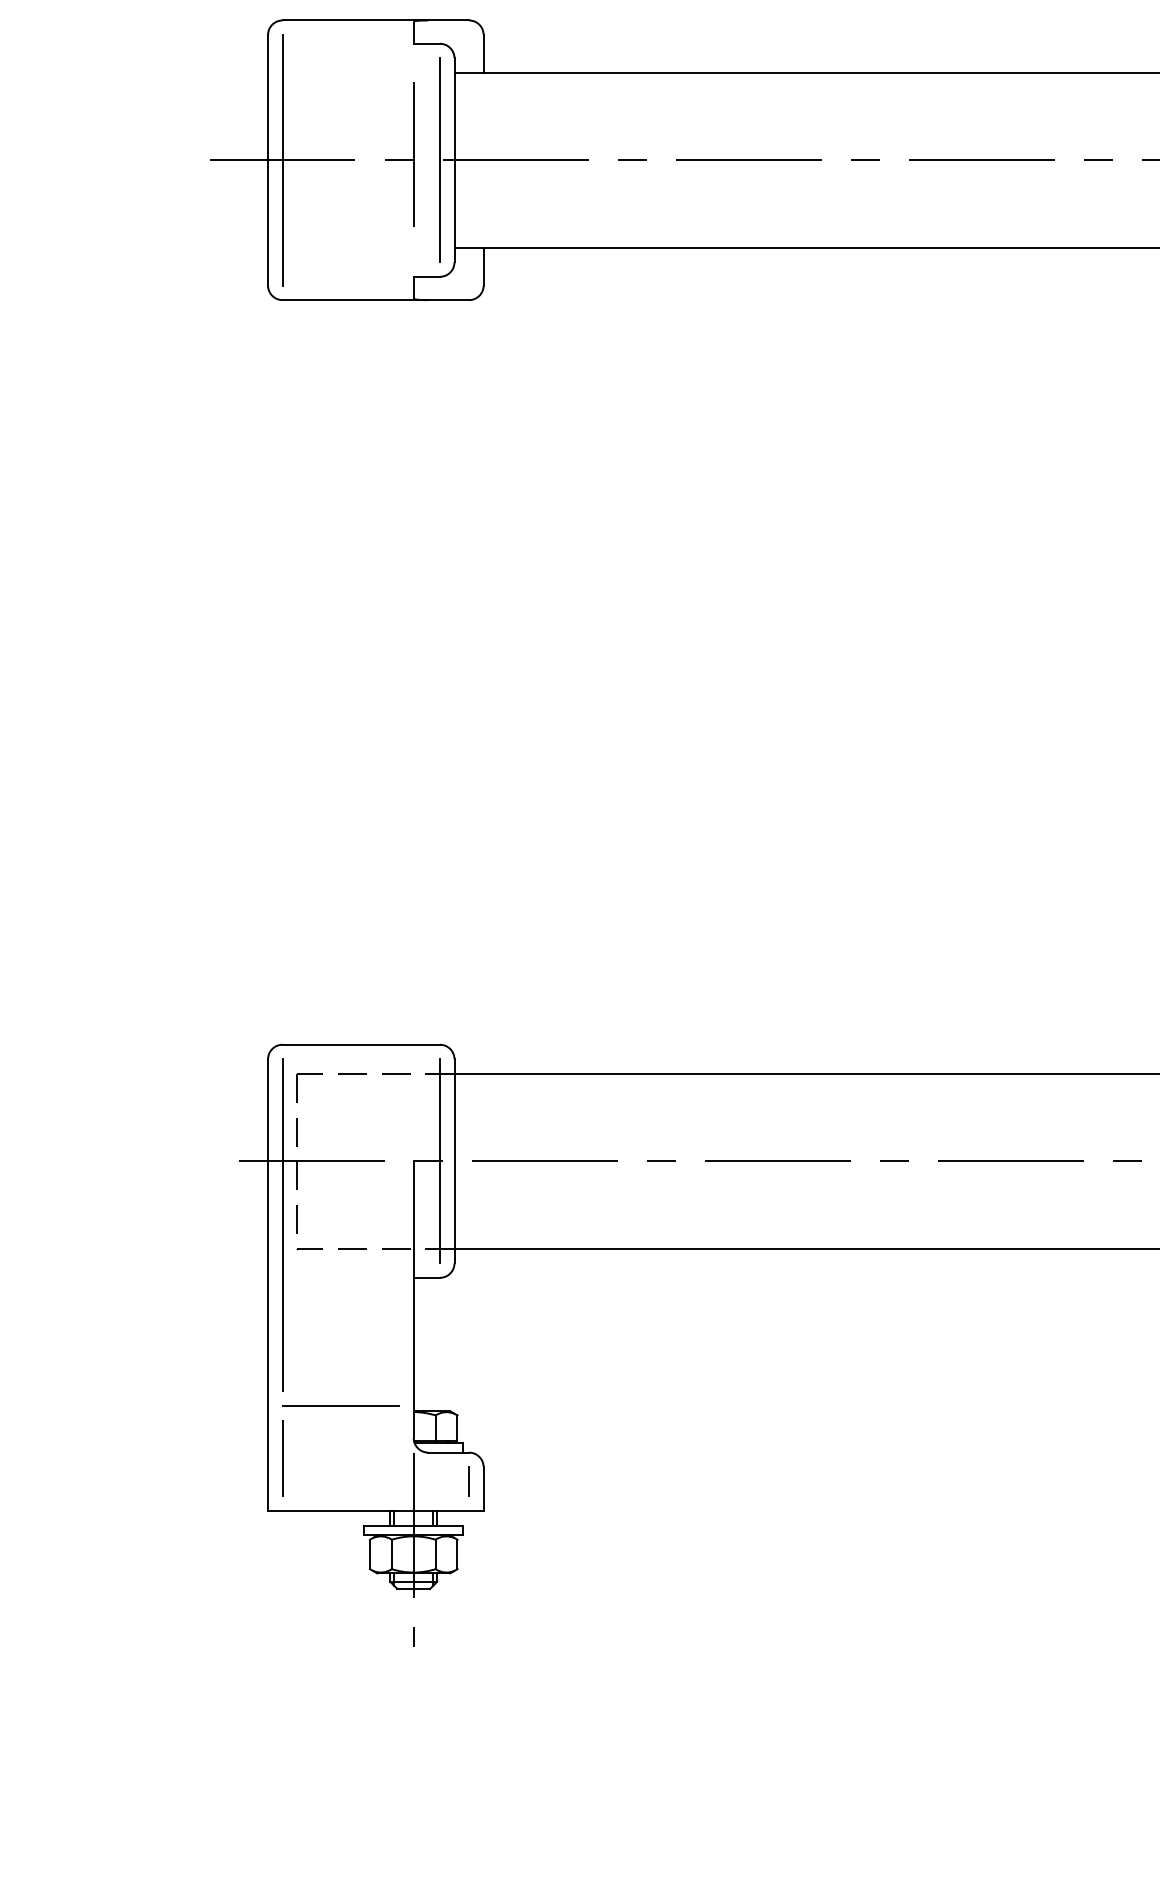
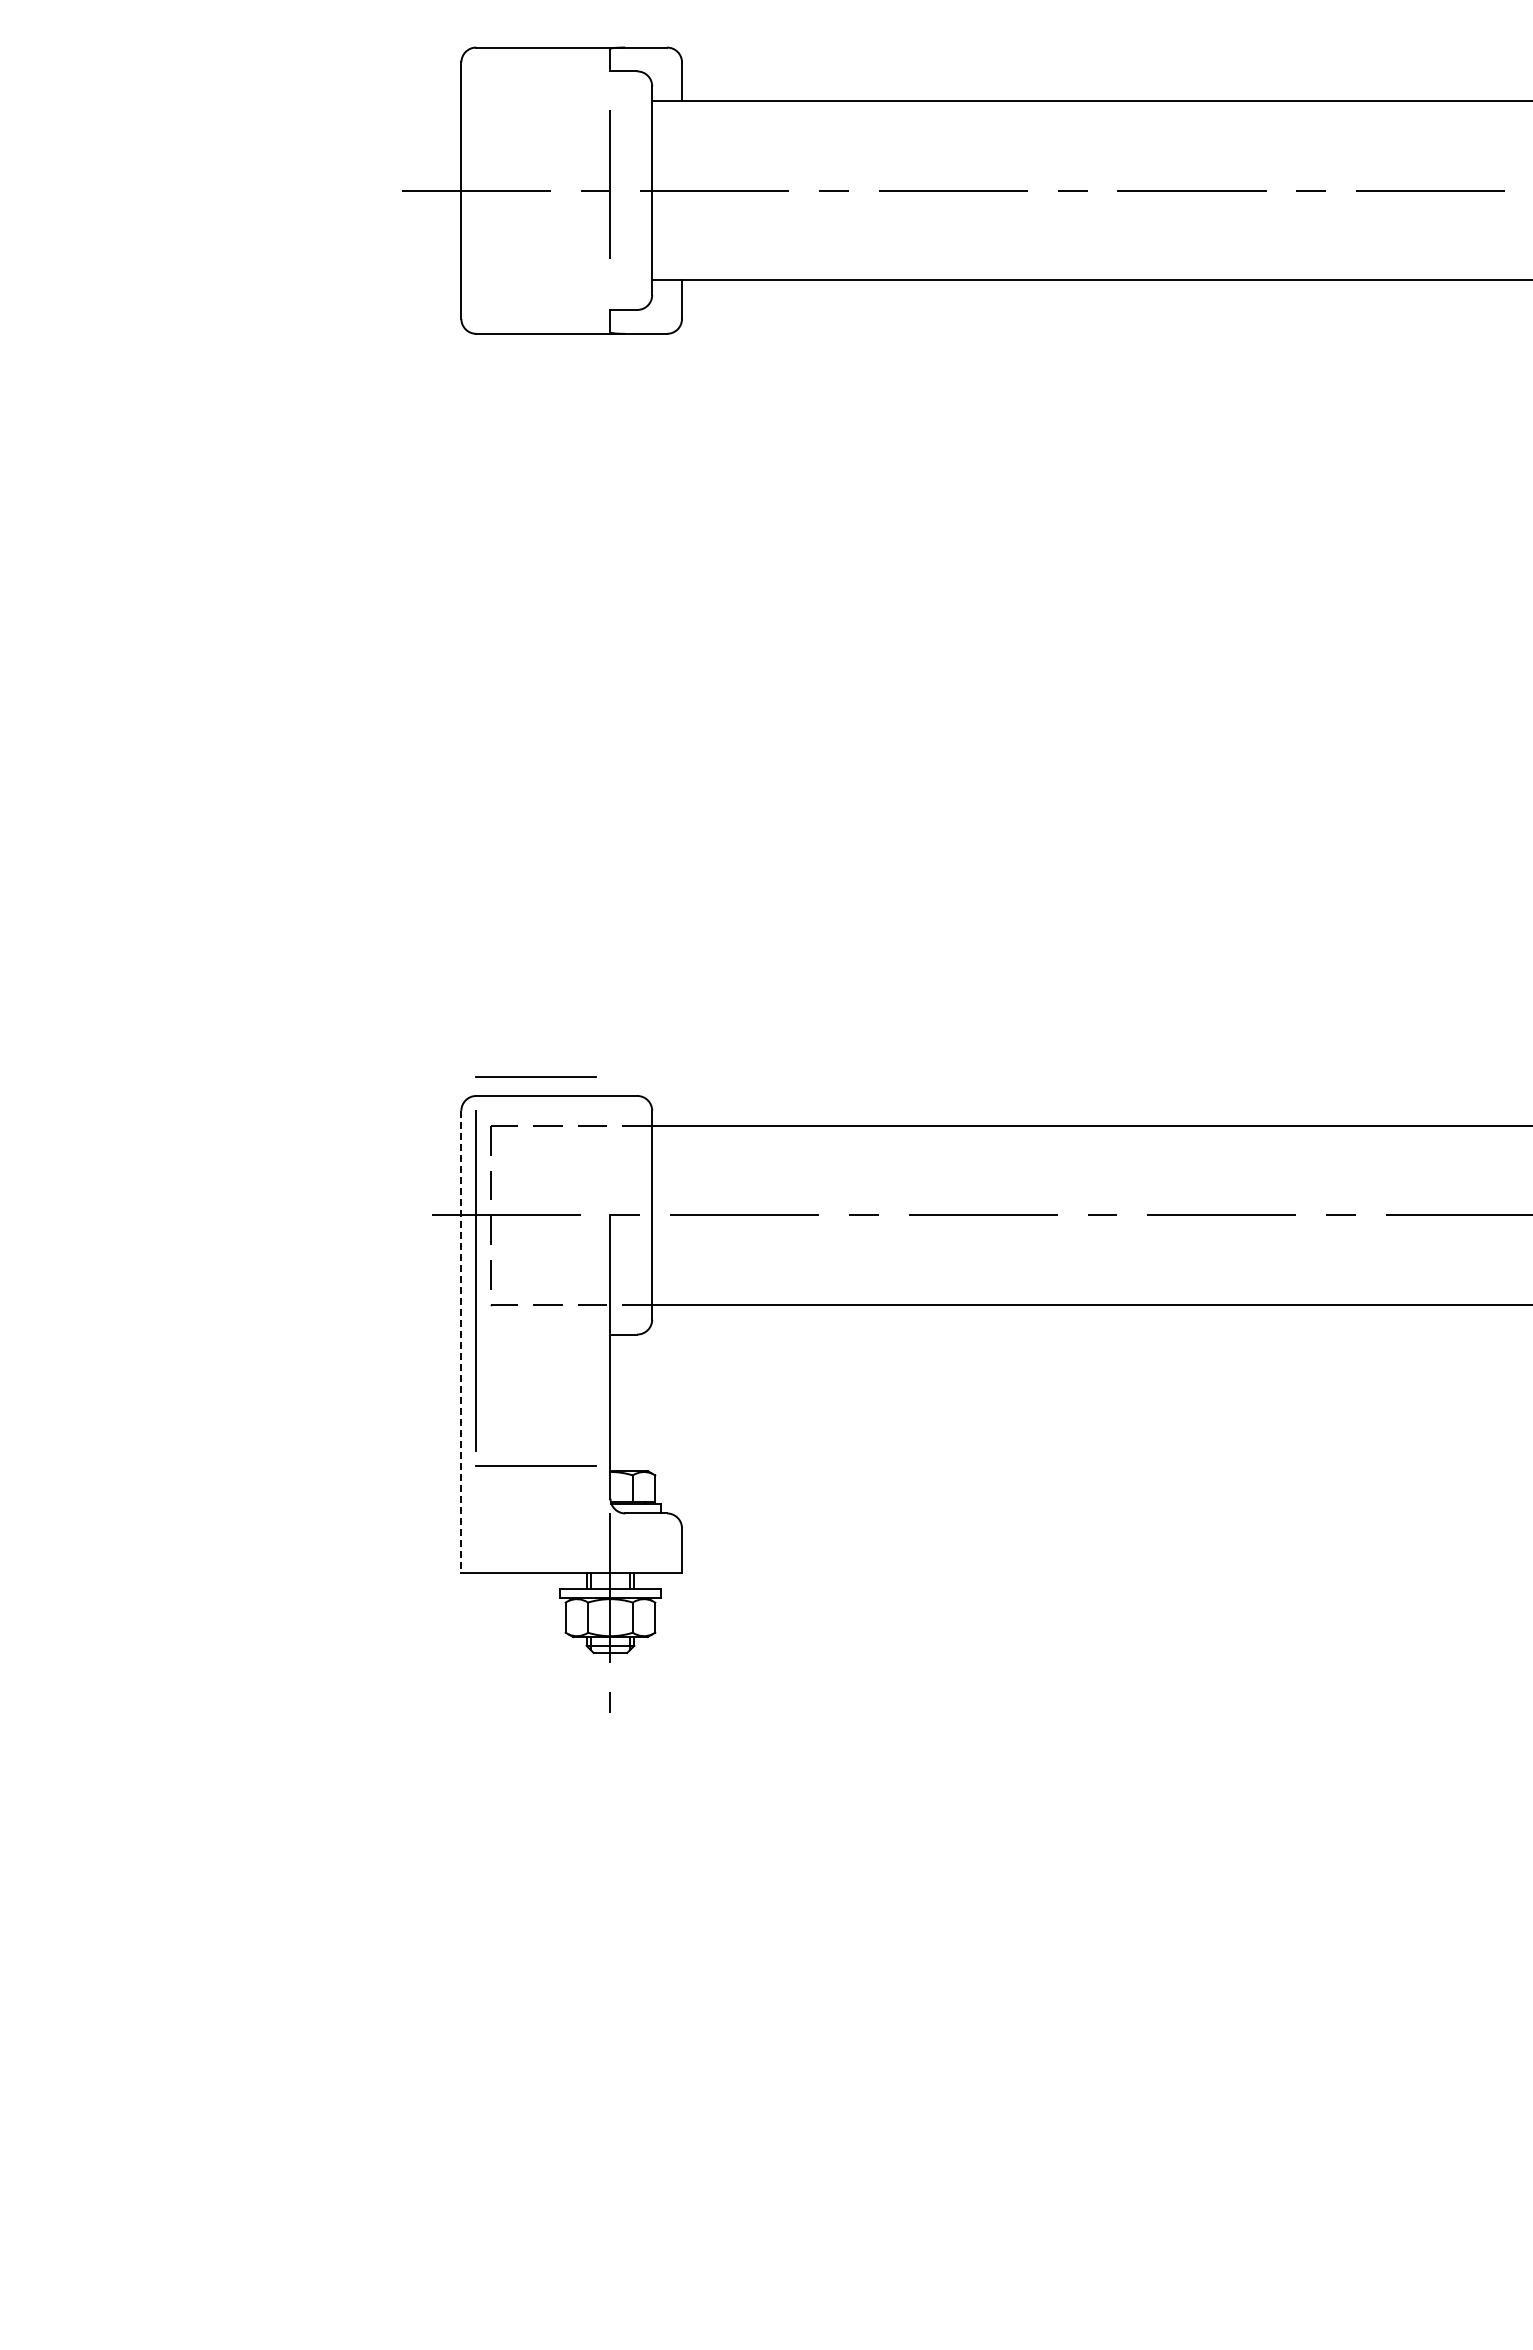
line: (282, 160) -> (476, 190), removed
line: (440, 160) -> (637, 190), removed
line: (340, 1025) -> (535, 1076), added
line: (440, 1160) -> (637, 1214), removed
line: (268, 1285) -> (461, 1342), solid -> dashed
line: (282, 1458) -> (476, 1519), removed
line: (469, 1481) -> (667, 1543), removed

